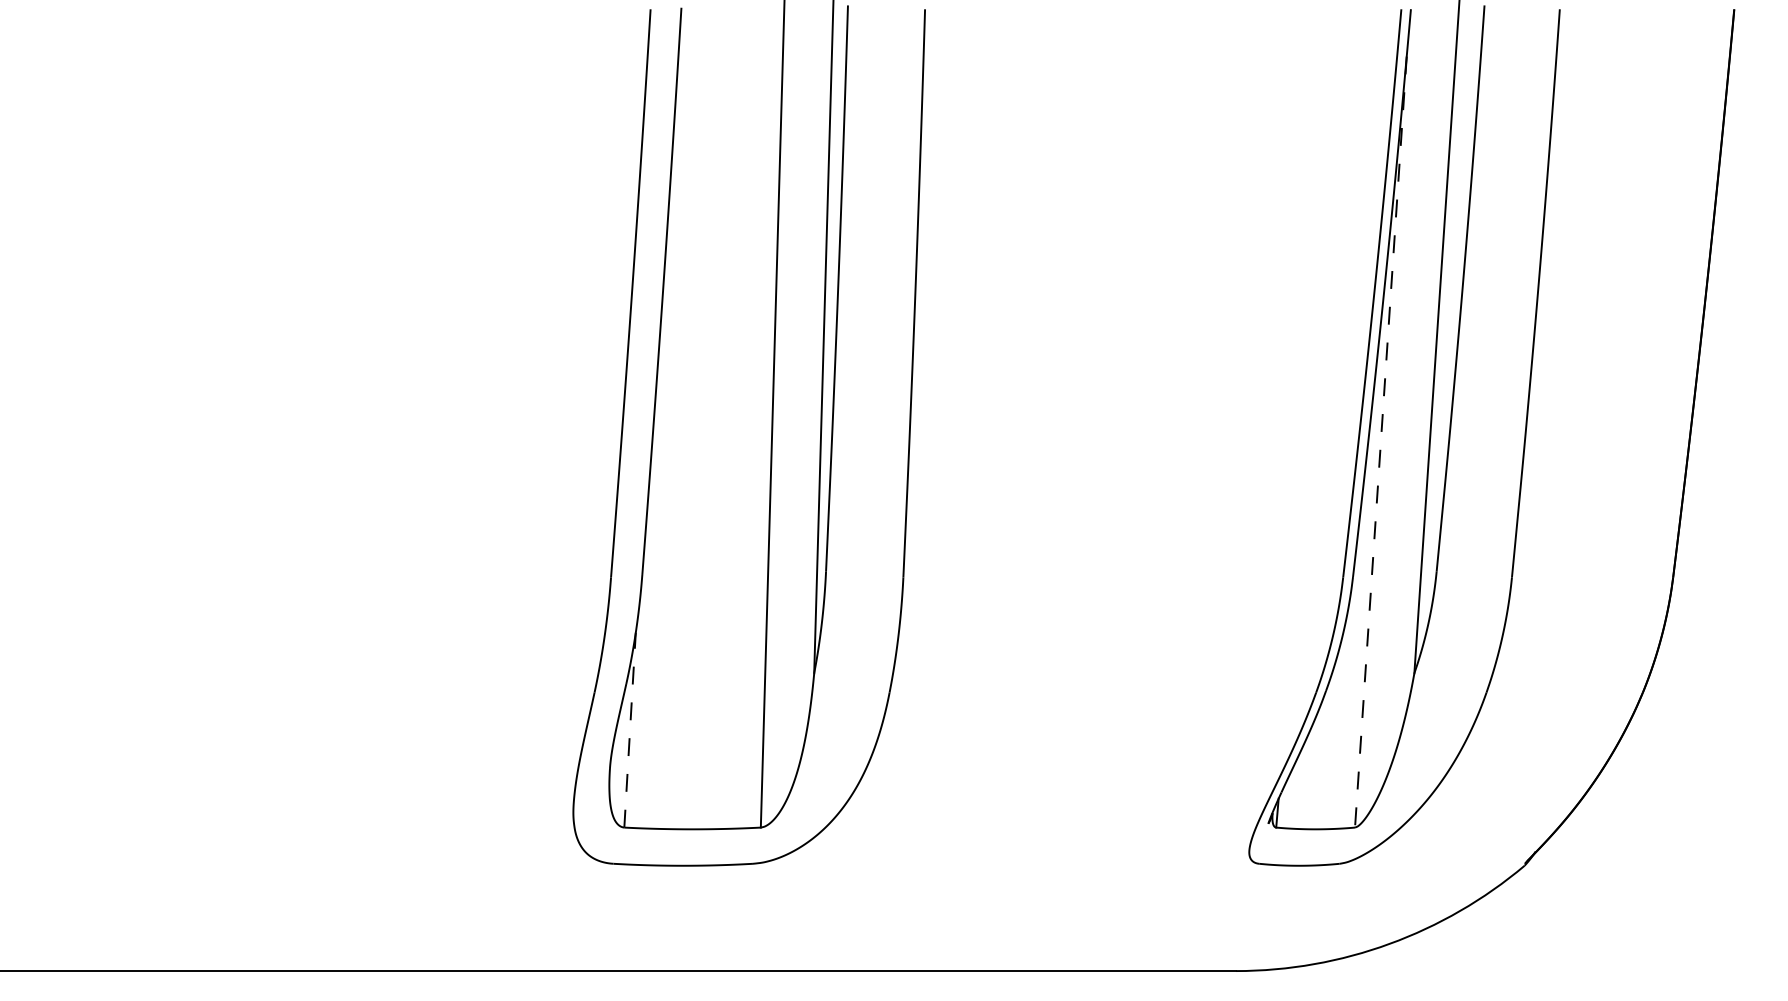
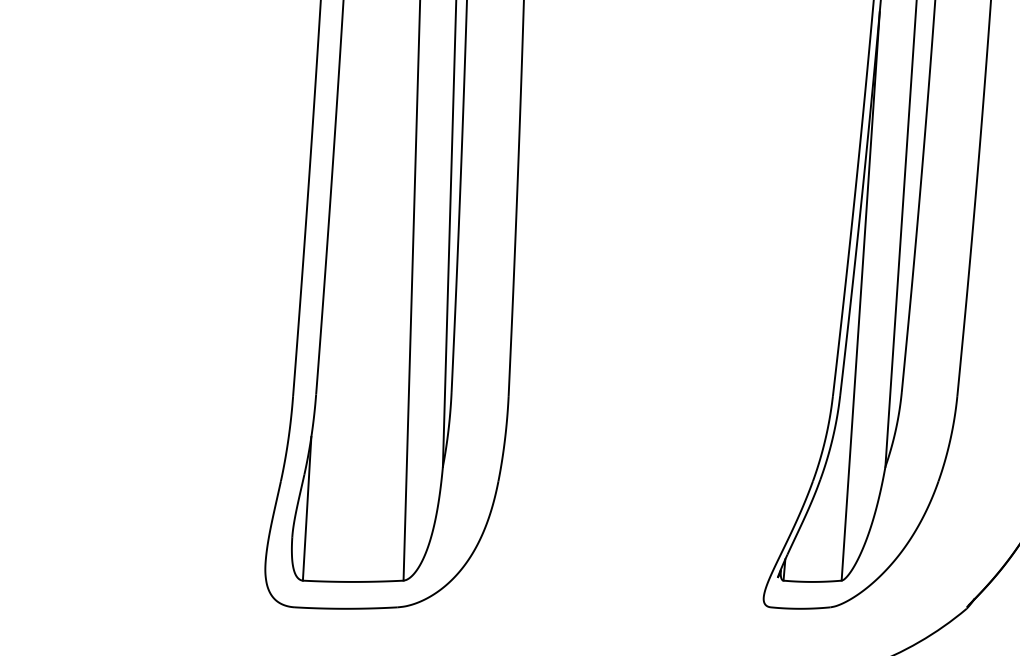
line: (1380, 442) -> (860, 296), dashed -> solid
line: (630, 730) -> (307, 509), dashed -> solid

